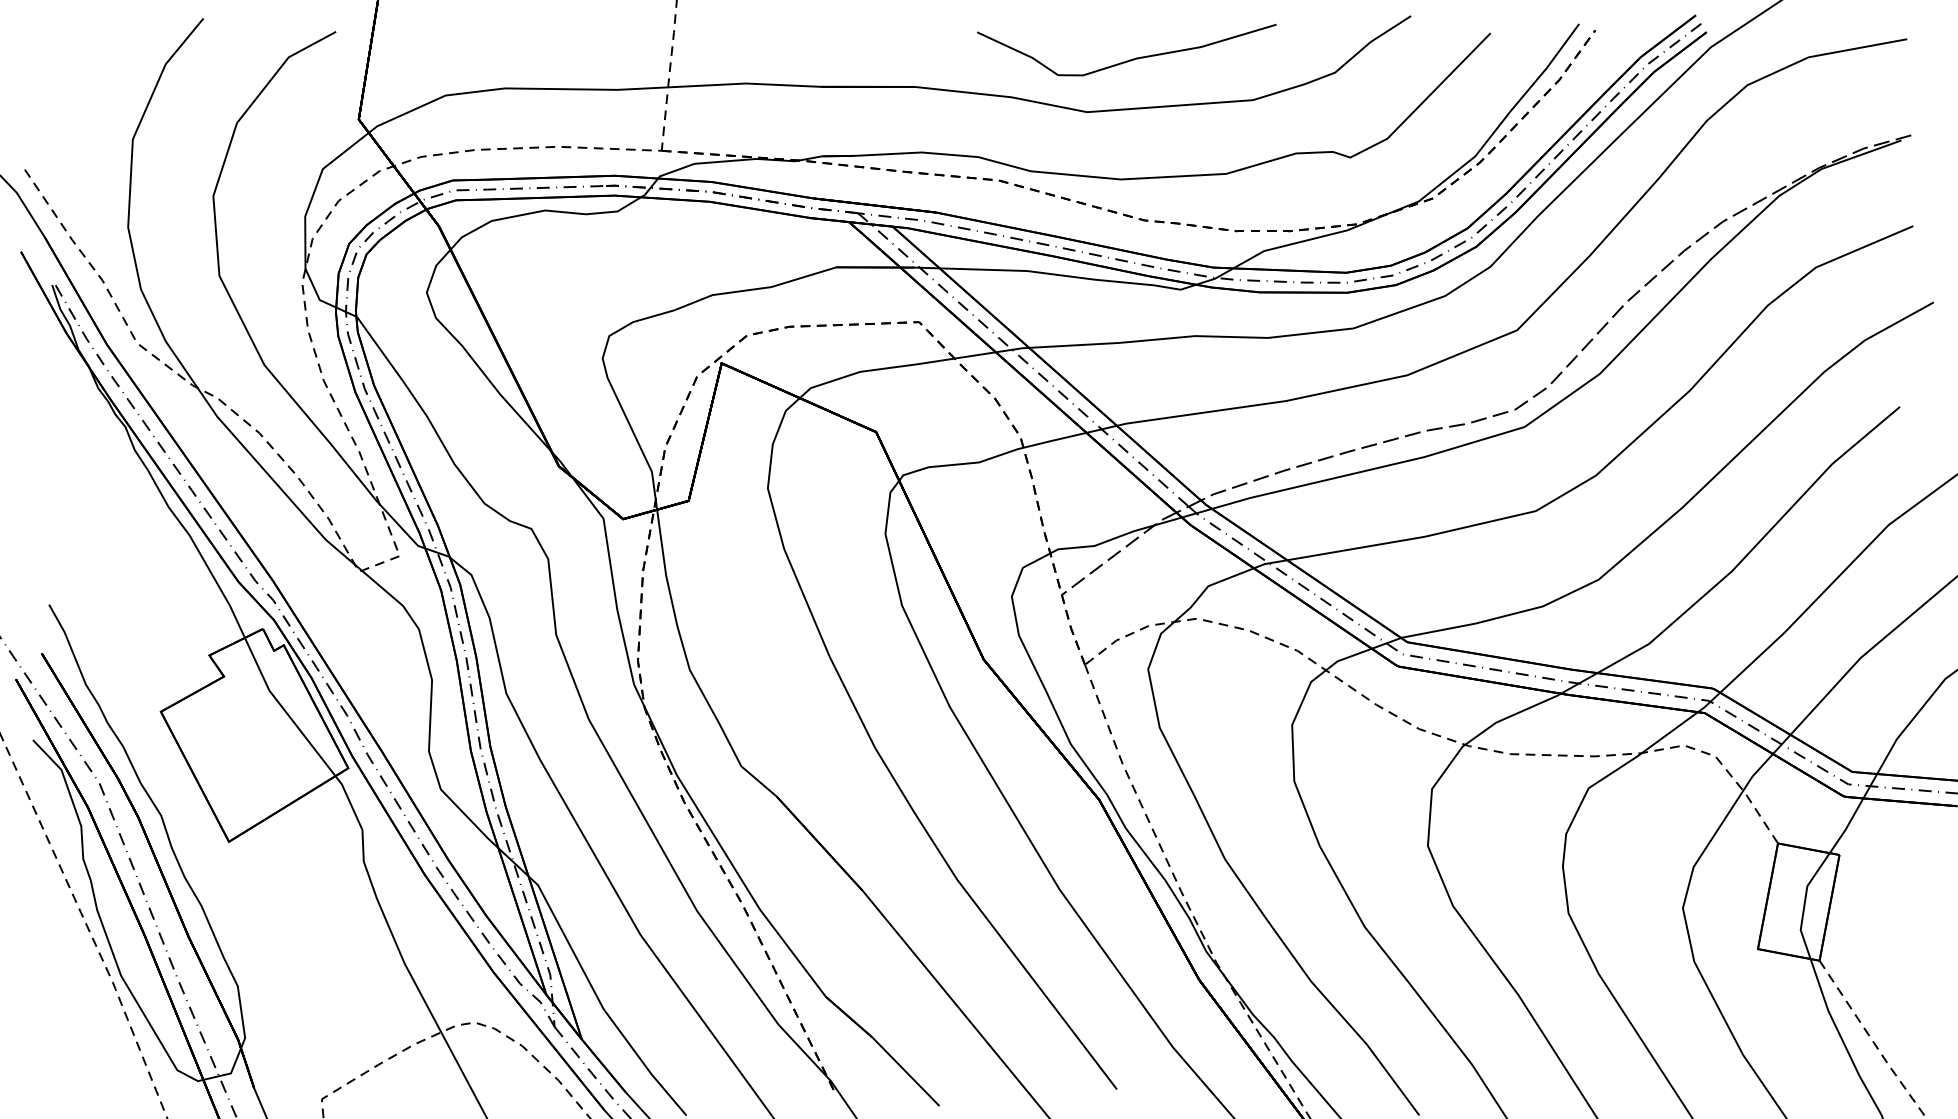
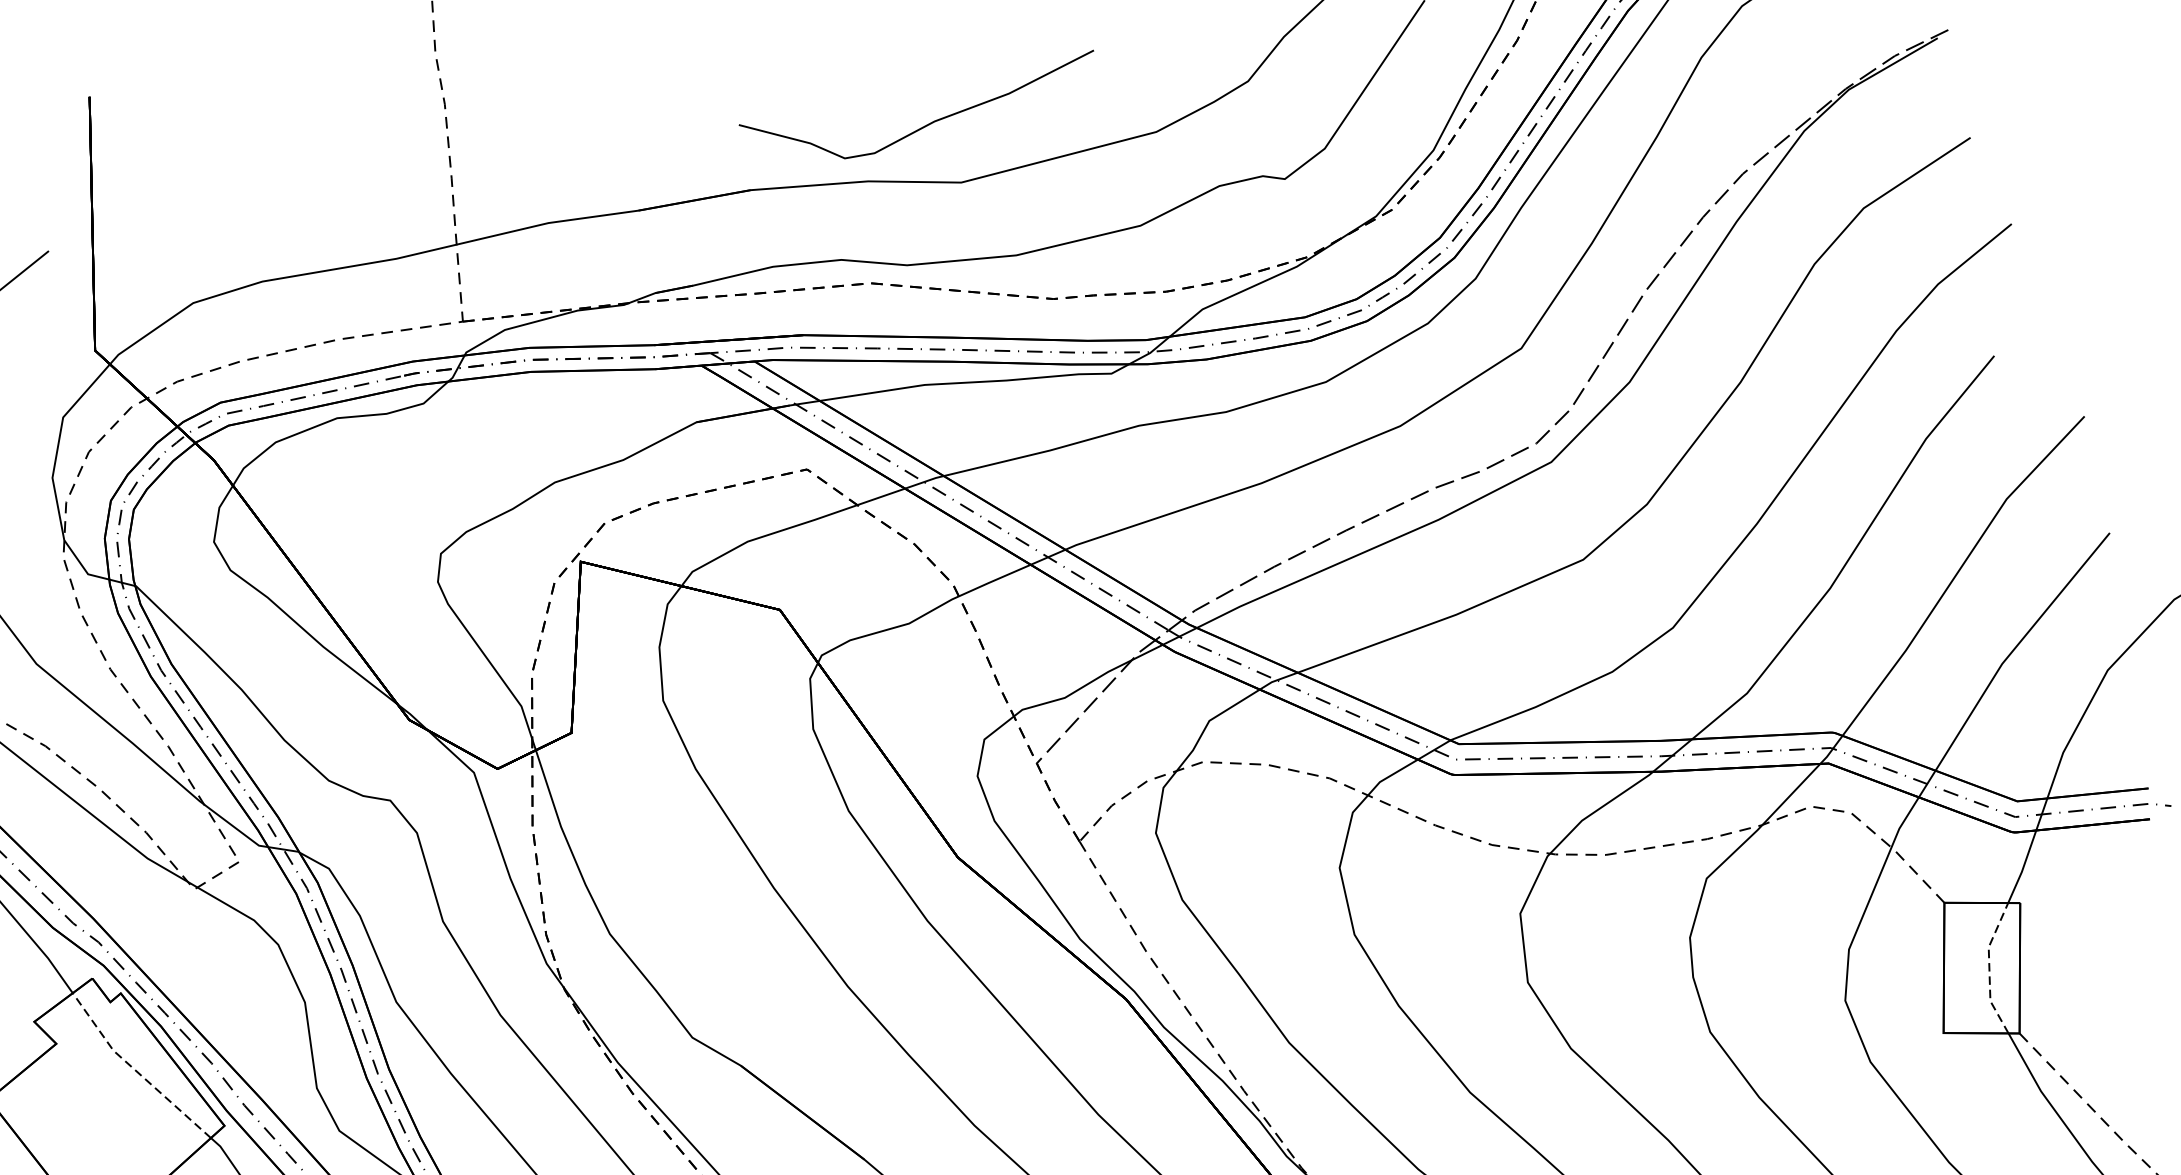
curve: (1129, 59) -> (926, 124), moved
line: (283, 709) -> (134, 1070), solid -> dashed
line: (1804, 903) -> (1989, 968), solid -> dashed

